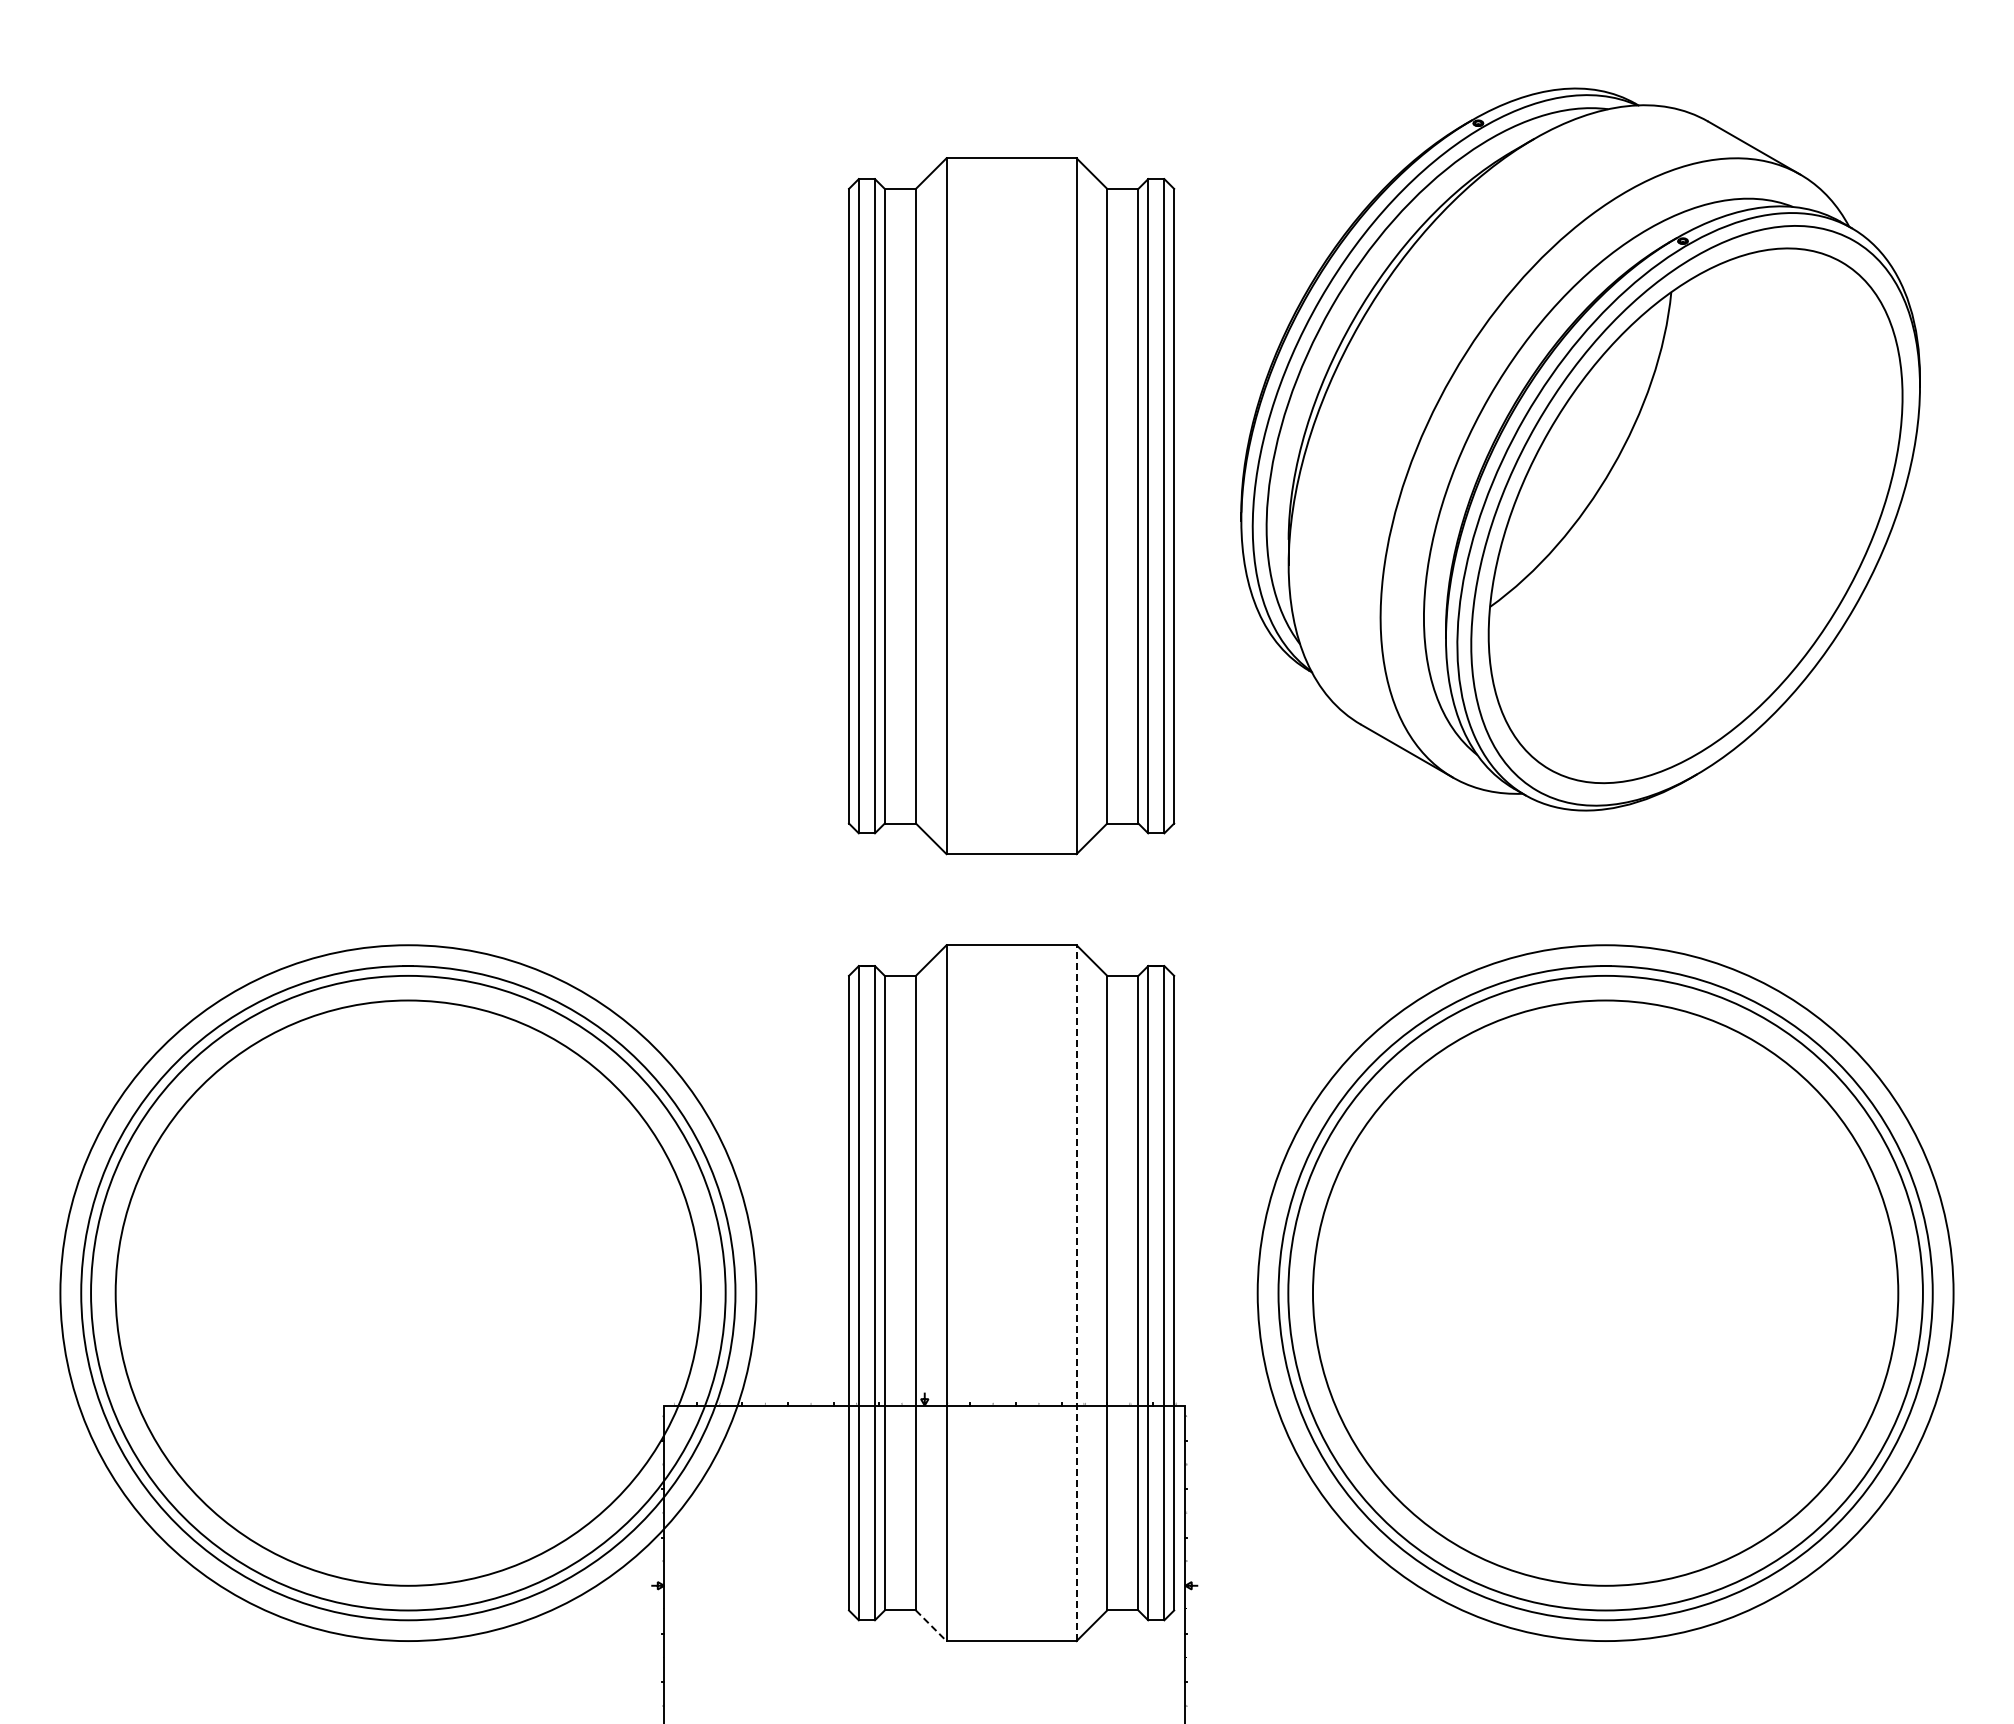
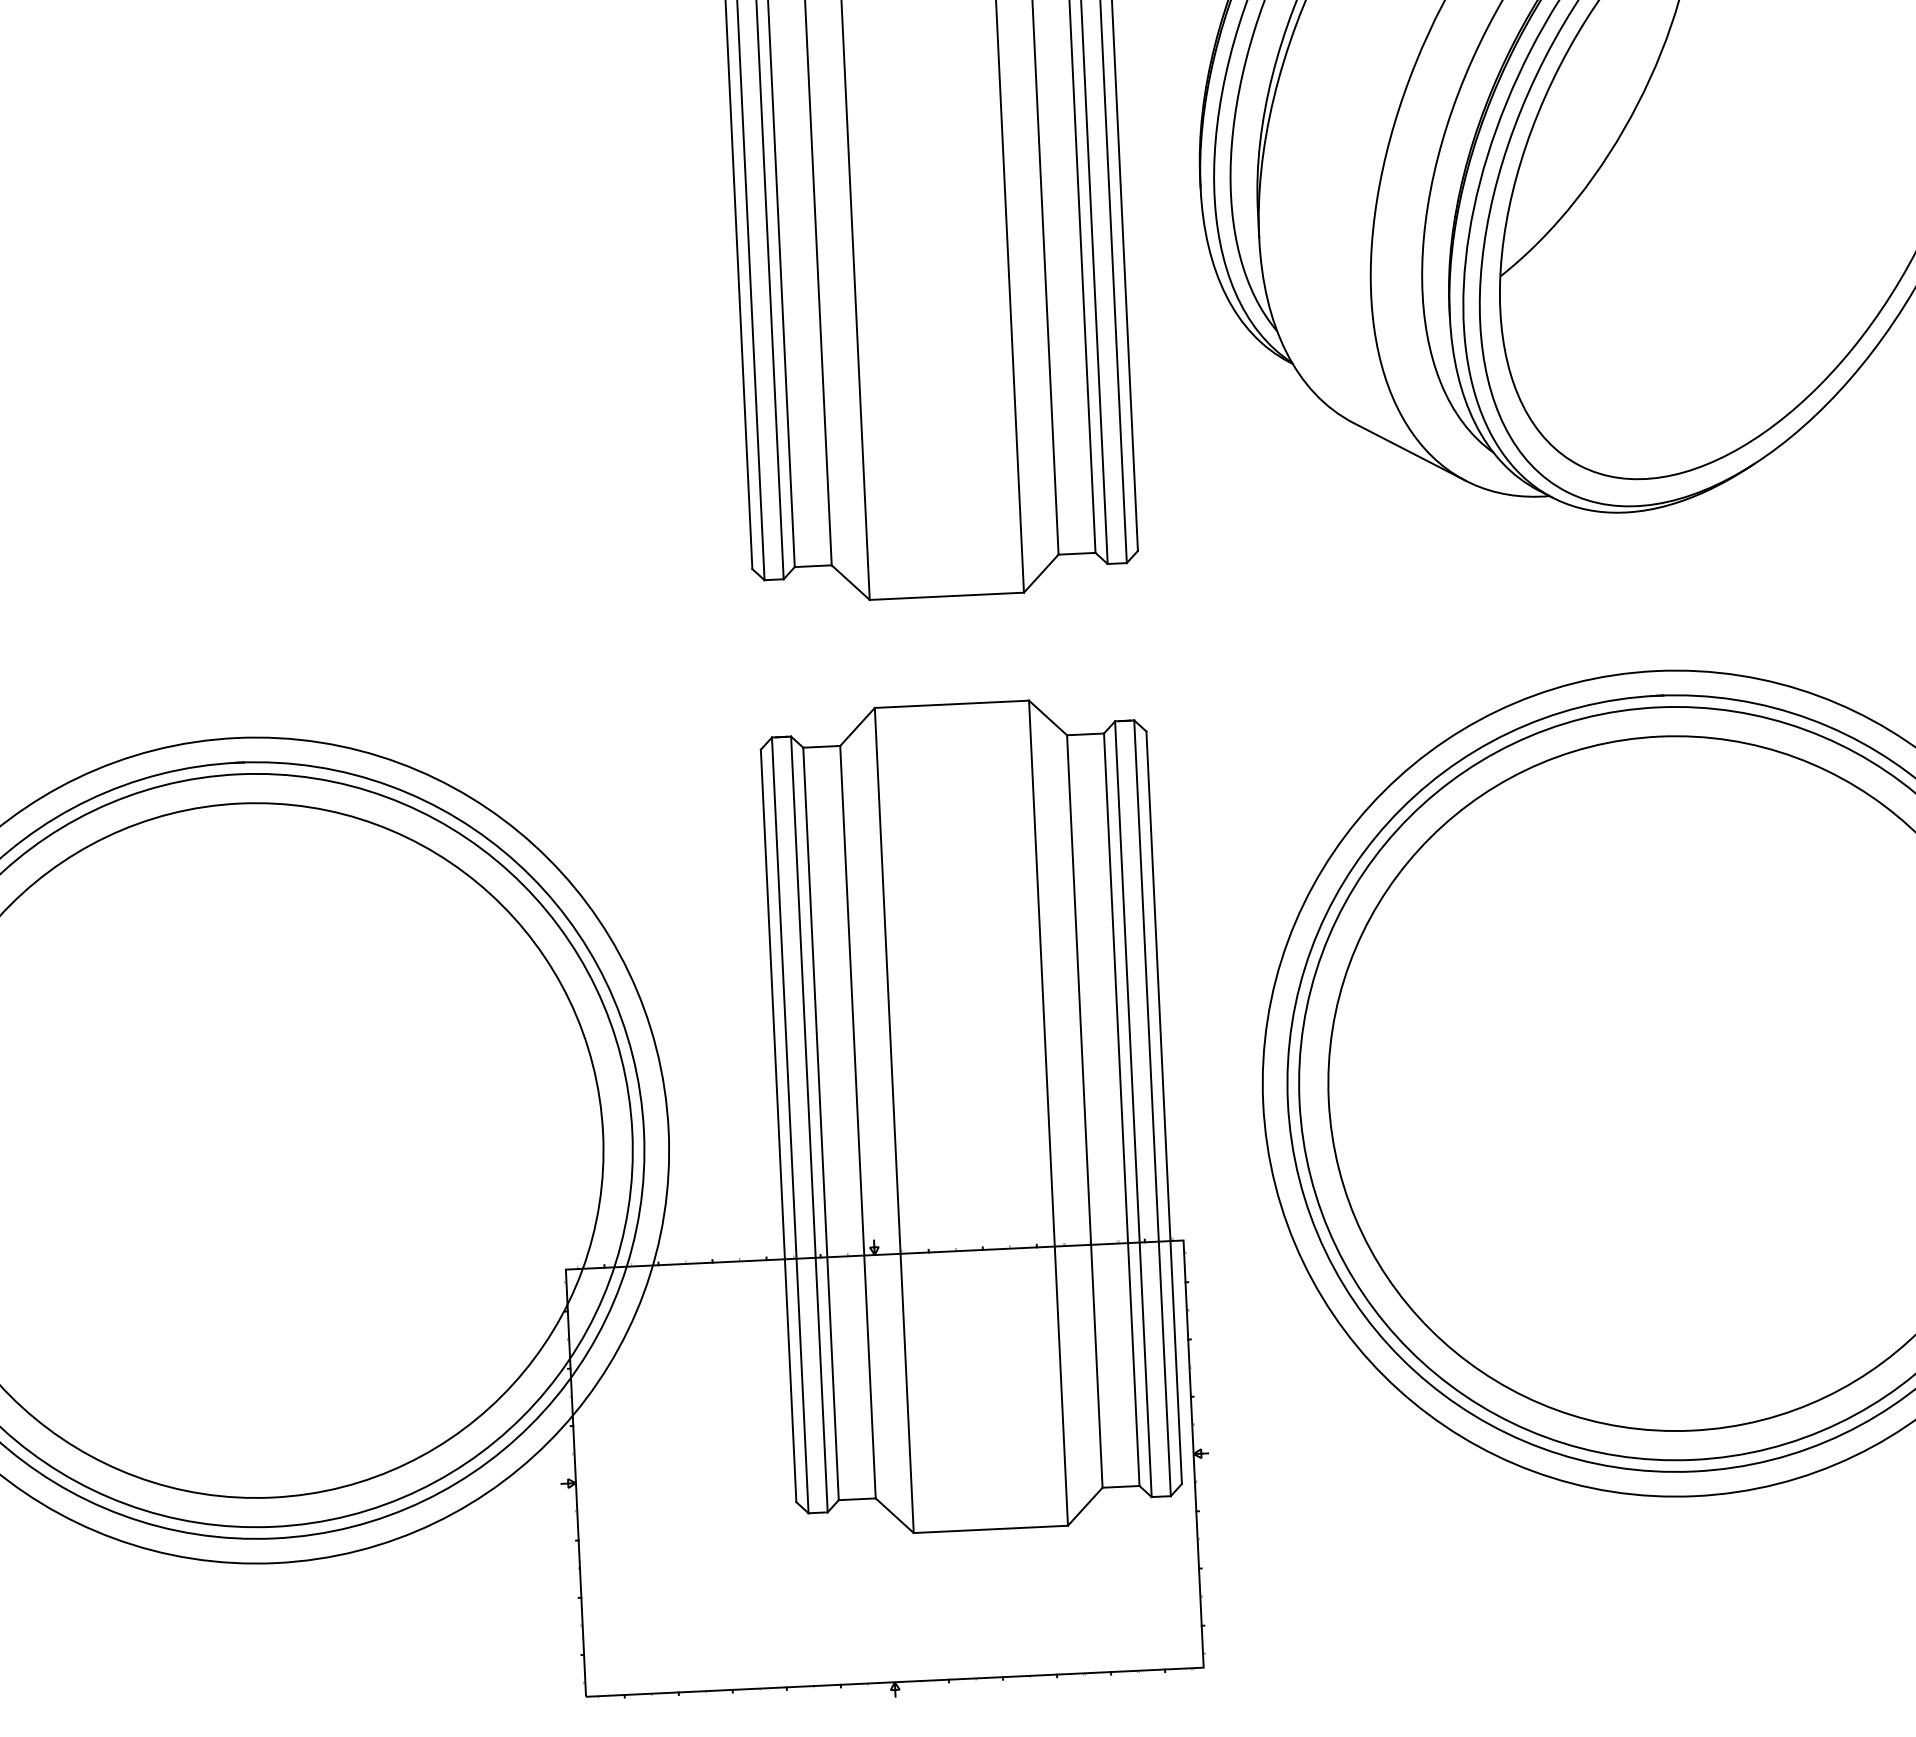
line: (1076, 1293) -> (1048, 1113), dashed -> solid
line: (931, 1625) -> (895, 1515), dashed -> solid

